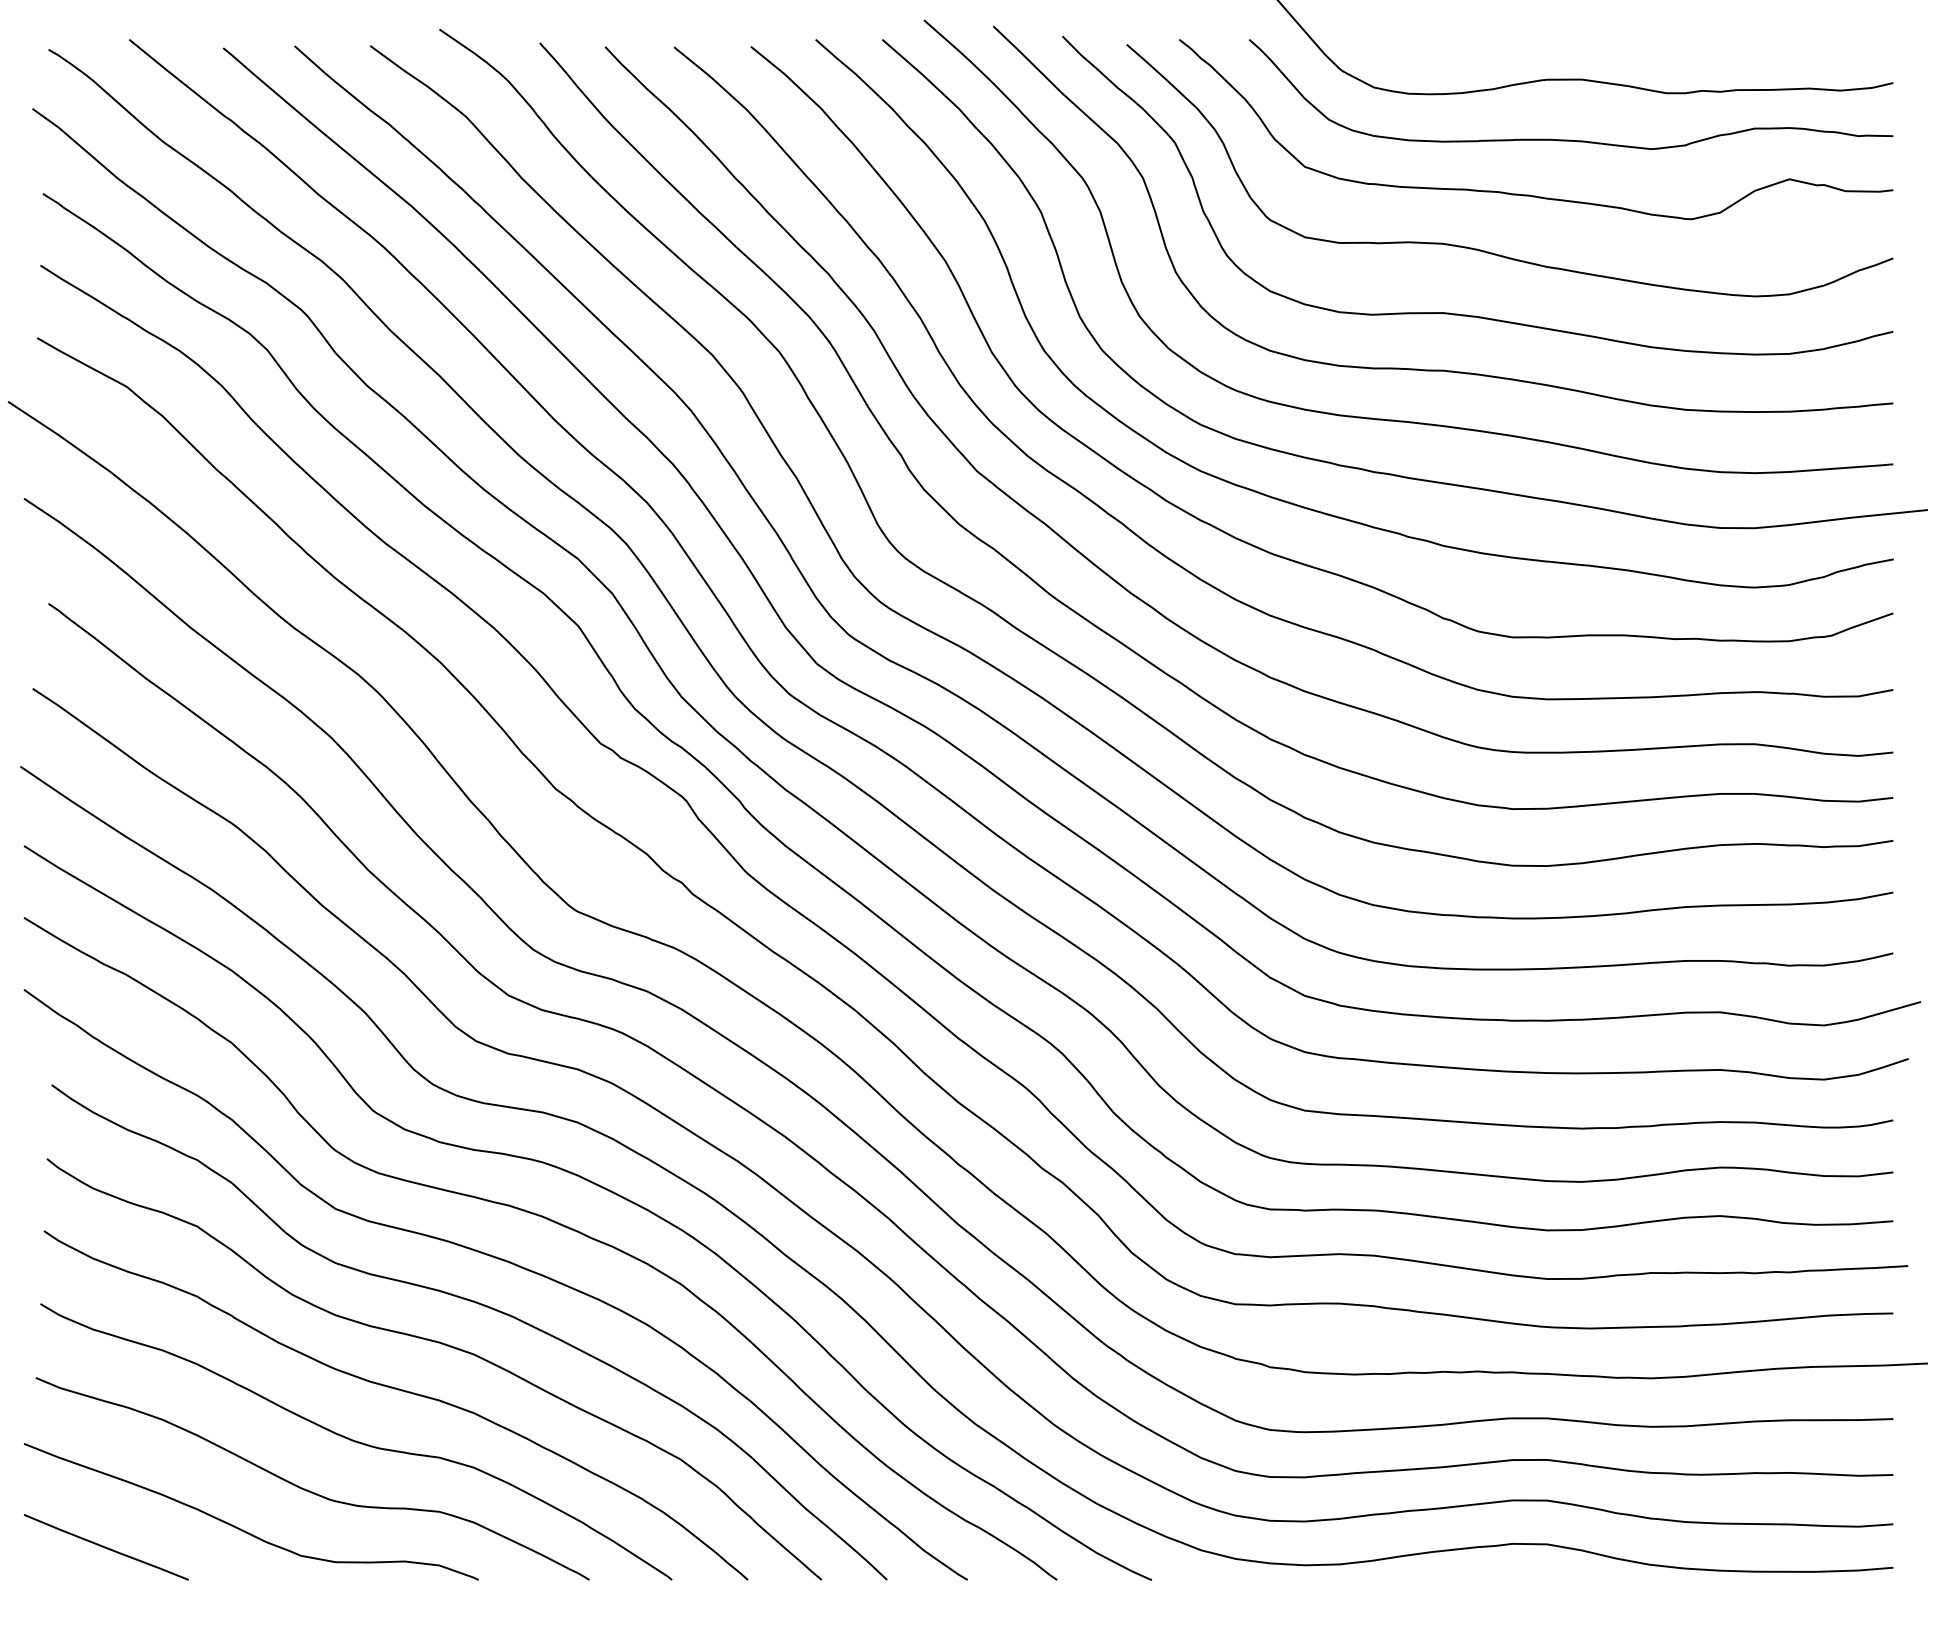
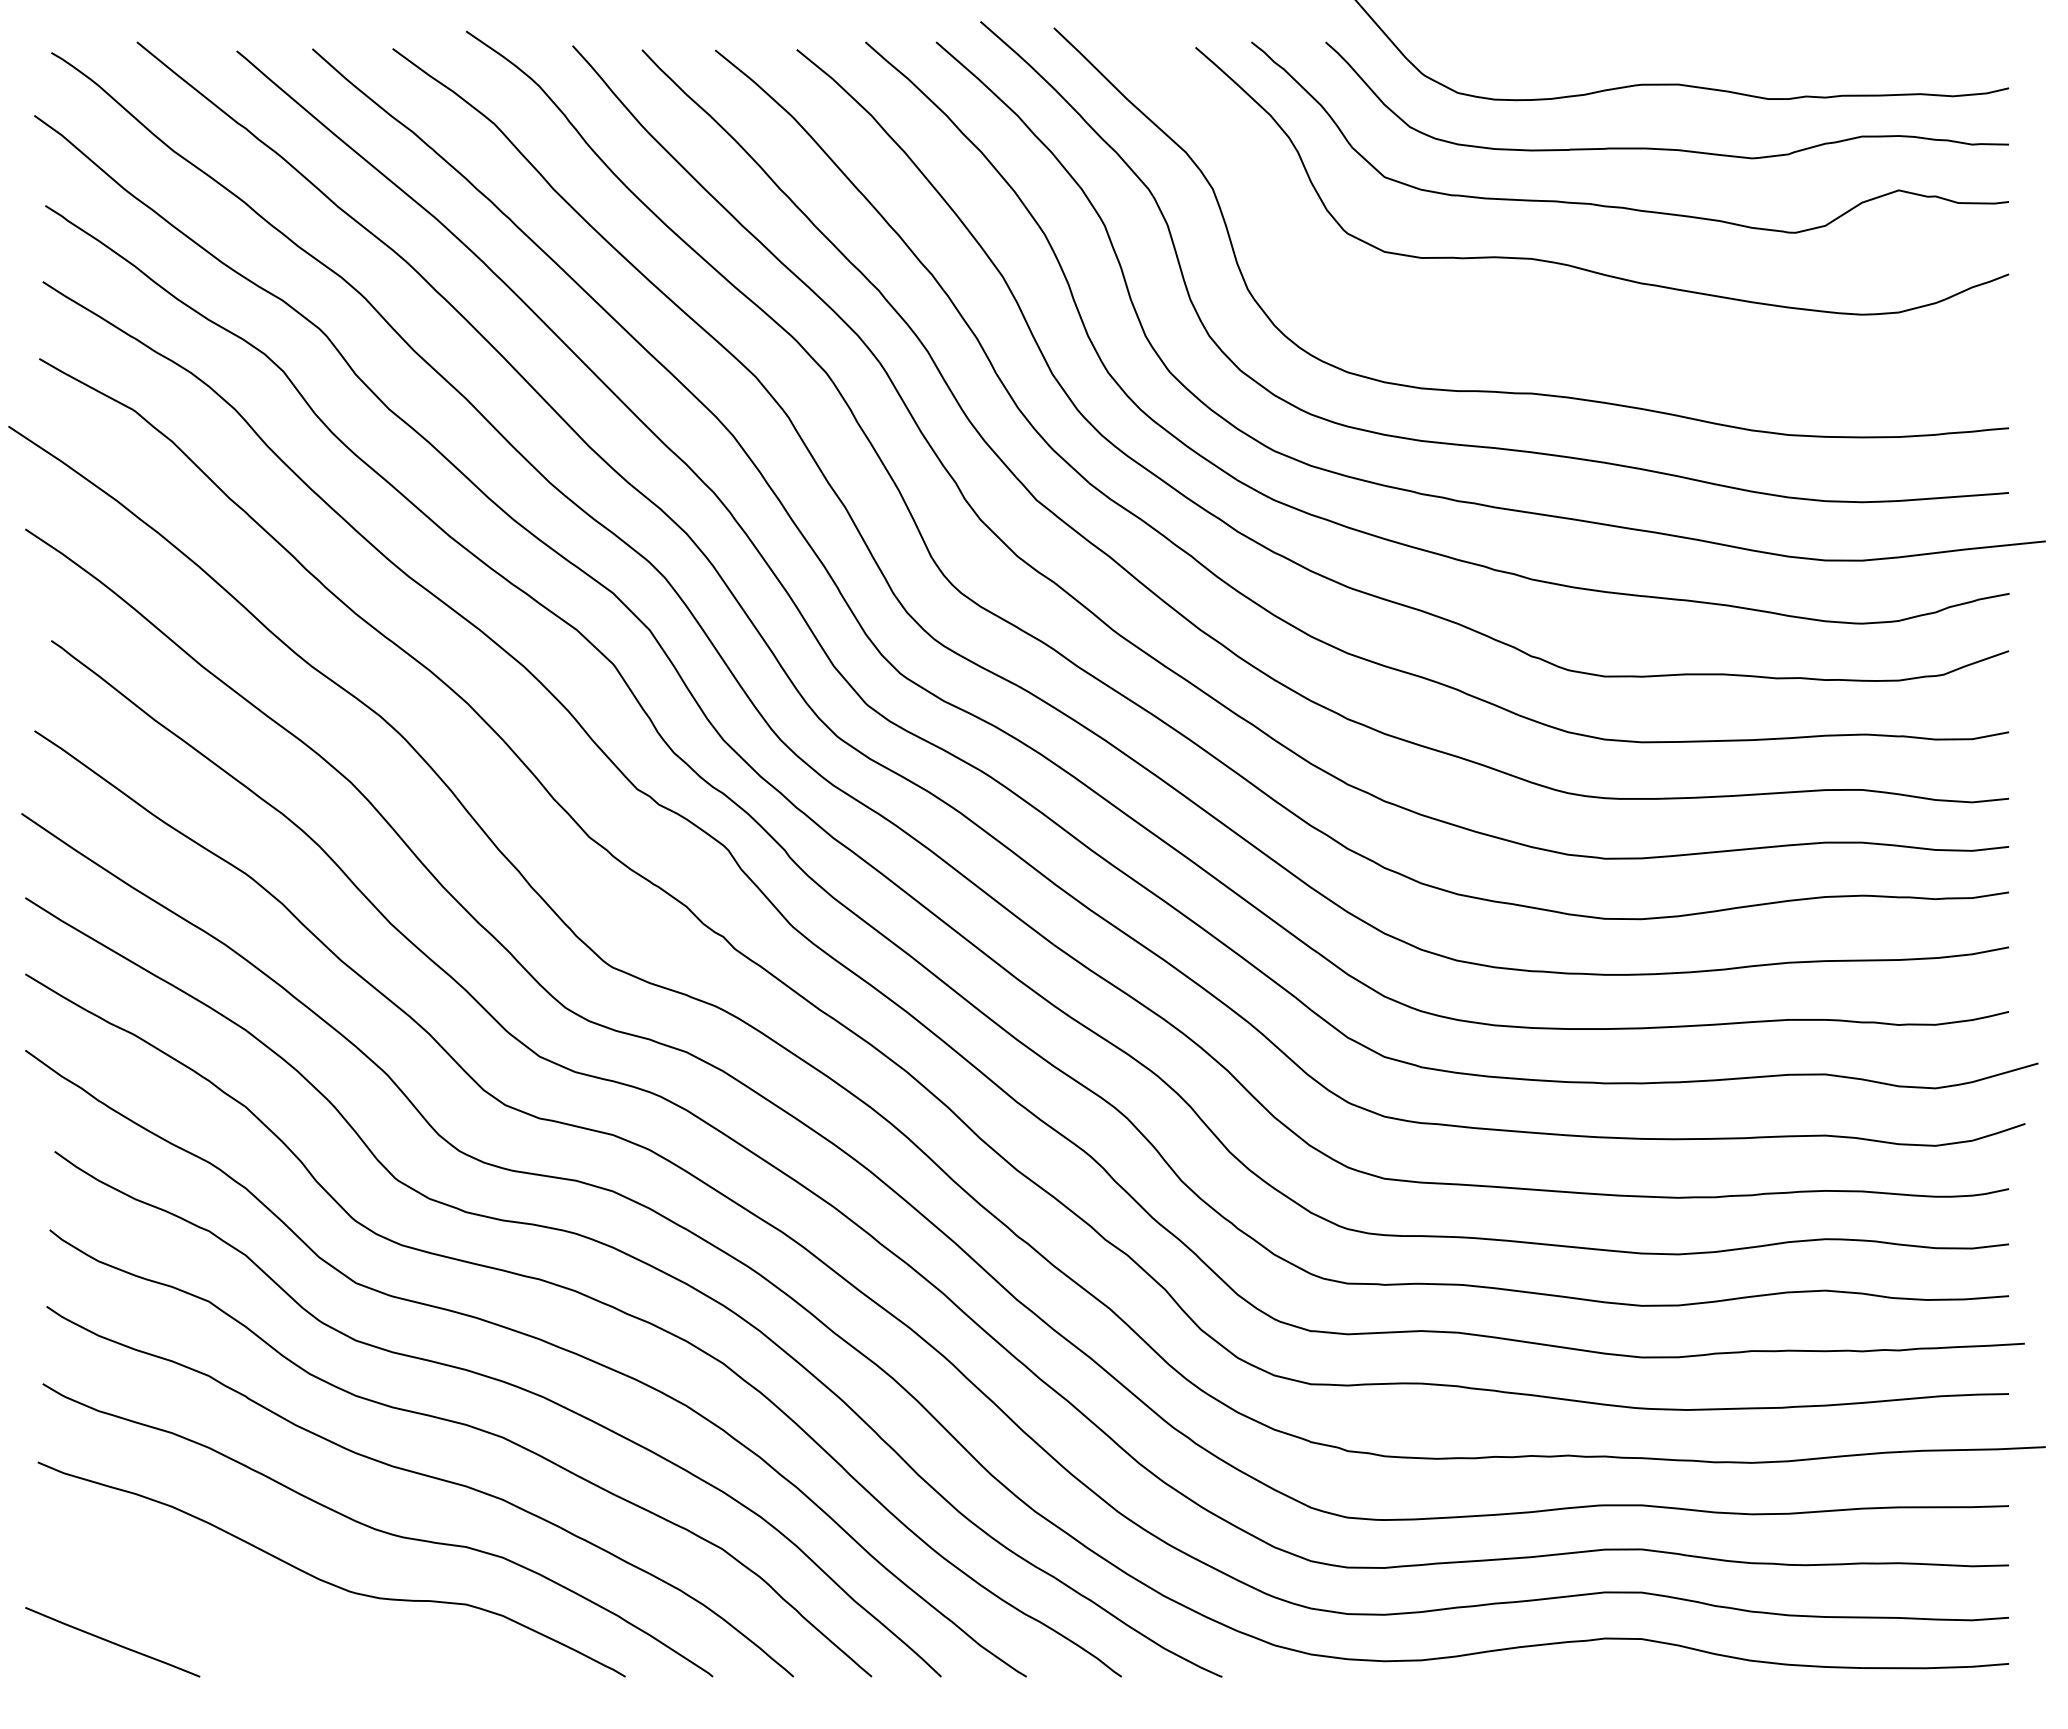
curve: (1463, 314) -> (1552, 333), removed
curve: (242, 1529) -> (257, 1623), removed

